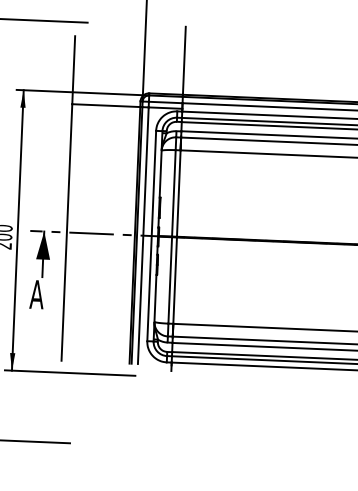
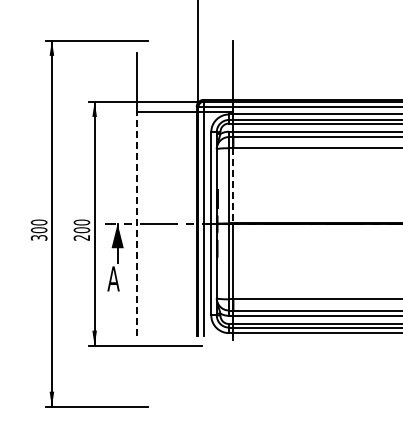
line: (179, 193) -> (233, 185), solid -> dashed
line: (67, 232) -> (137, 223), solid -> dashed

